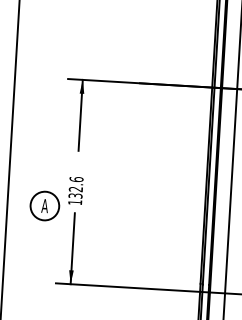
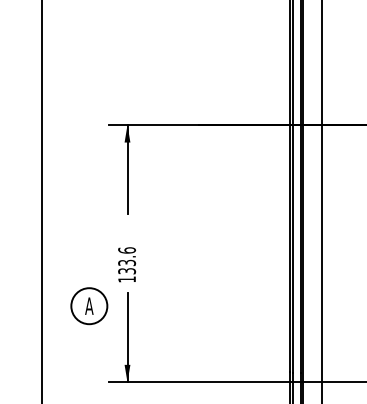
text: (76, 189) -> (127, 262), 132.6 -> 133.6
part: (45, 206) -> (89, 306), moved

